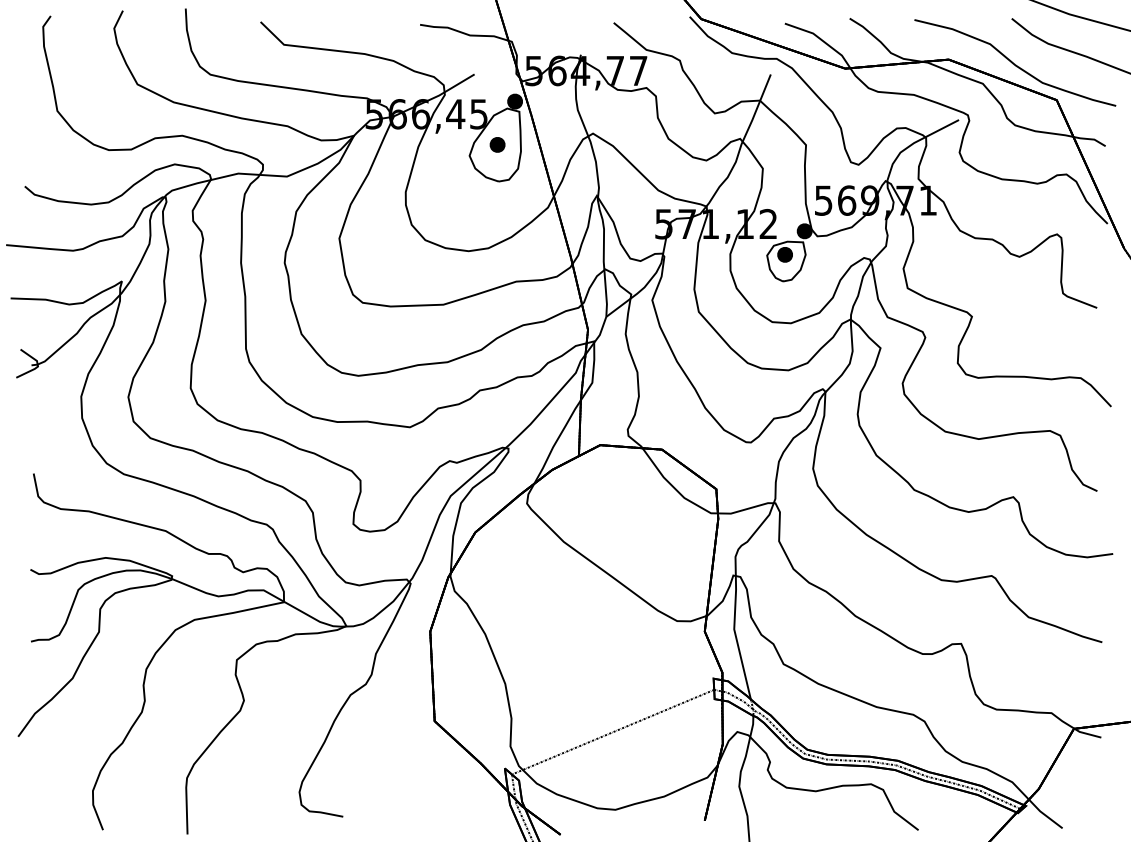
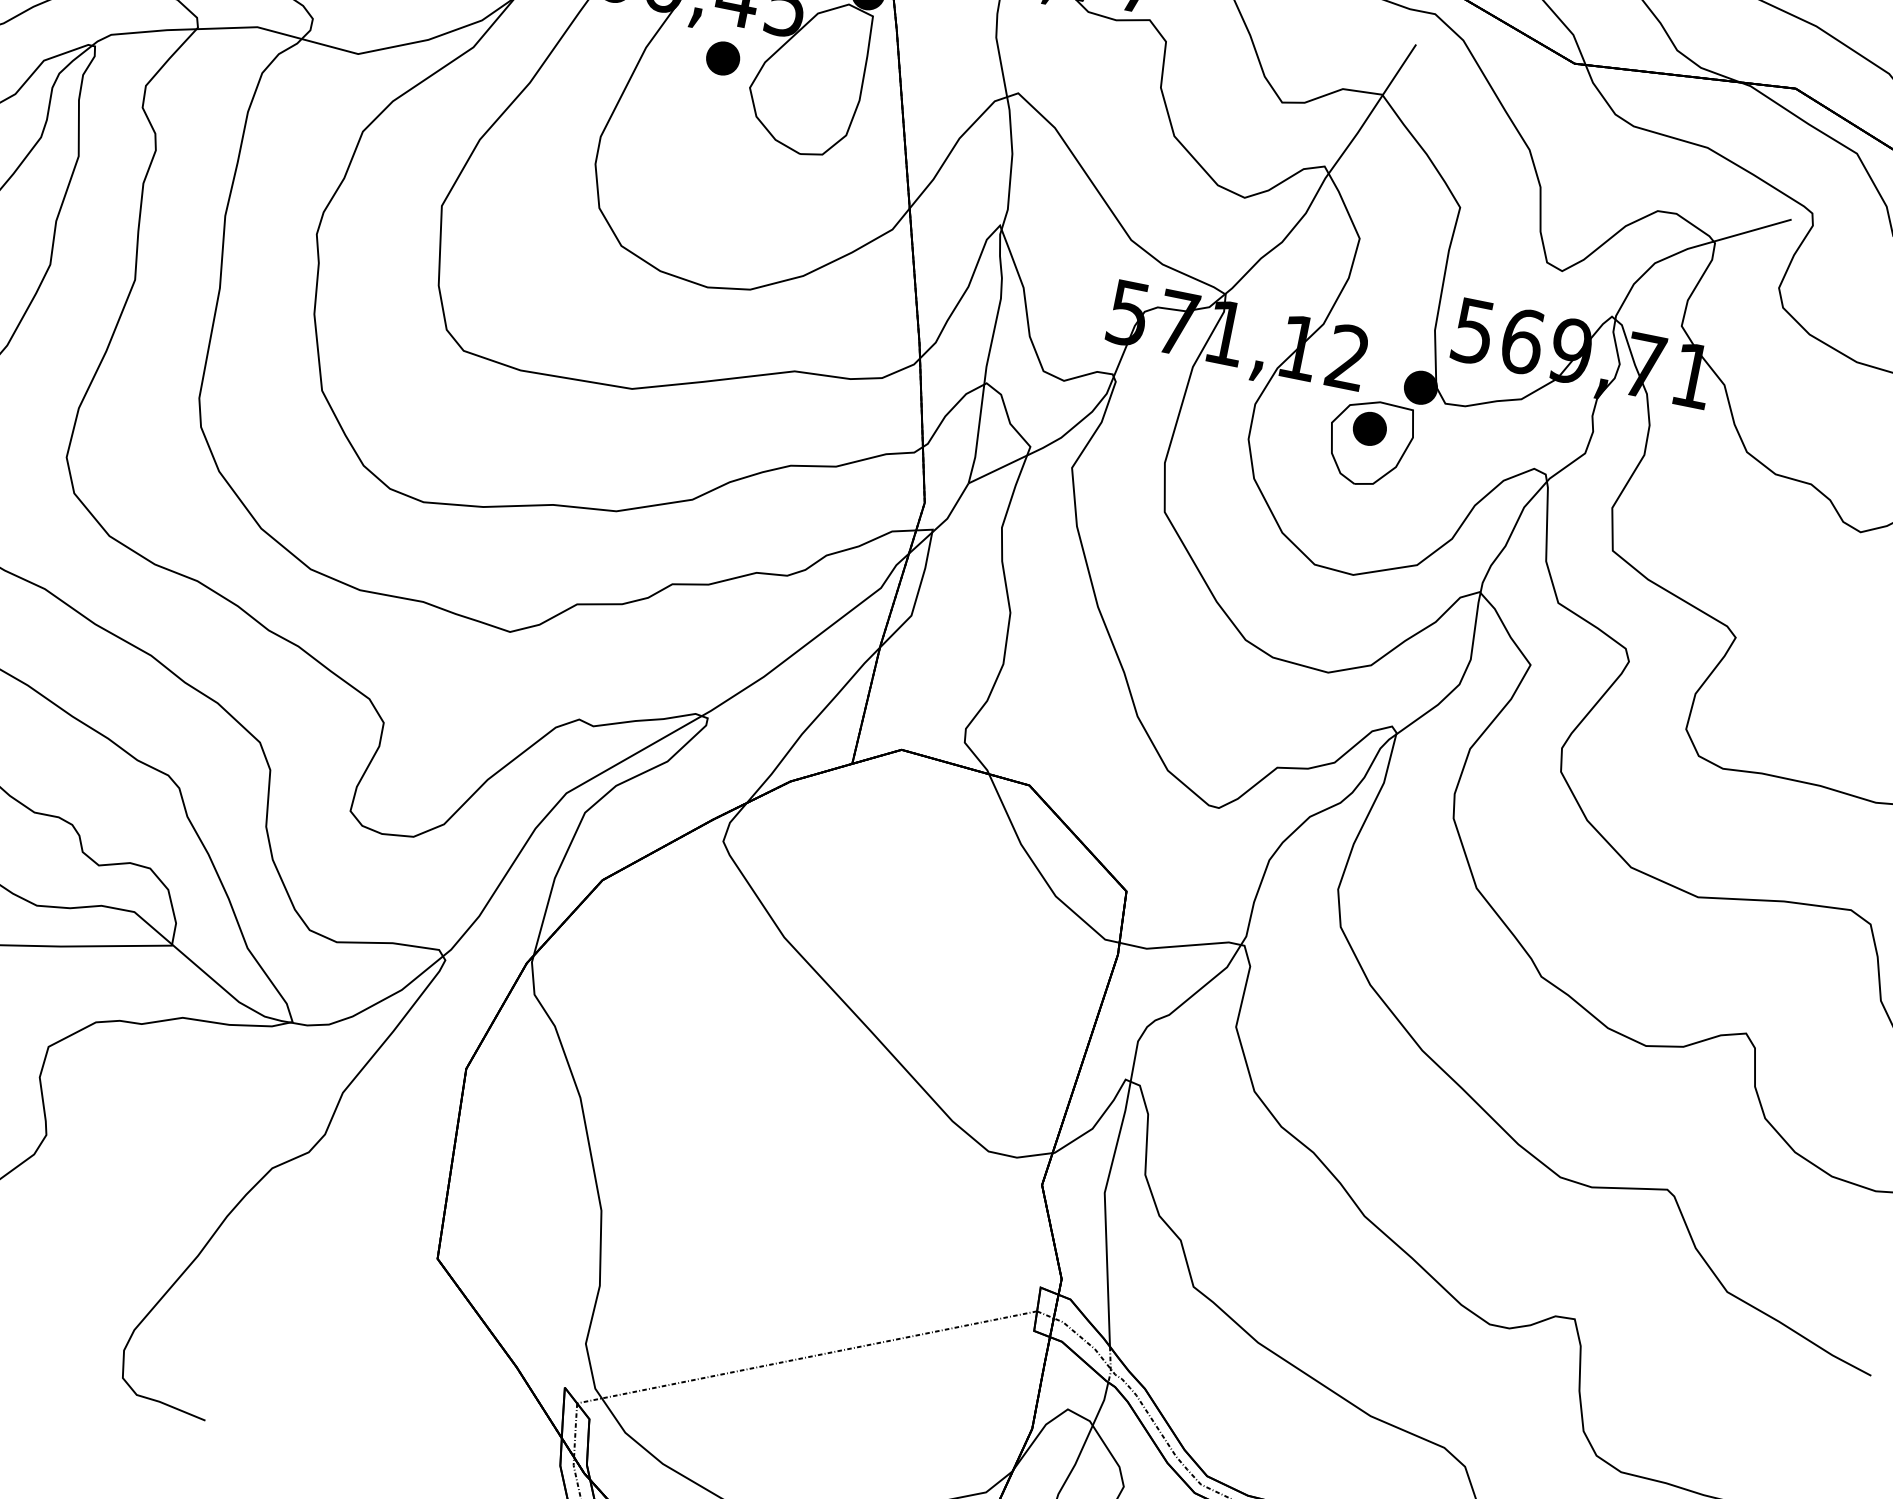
part: (497, 144) -> (723, 57), moved

